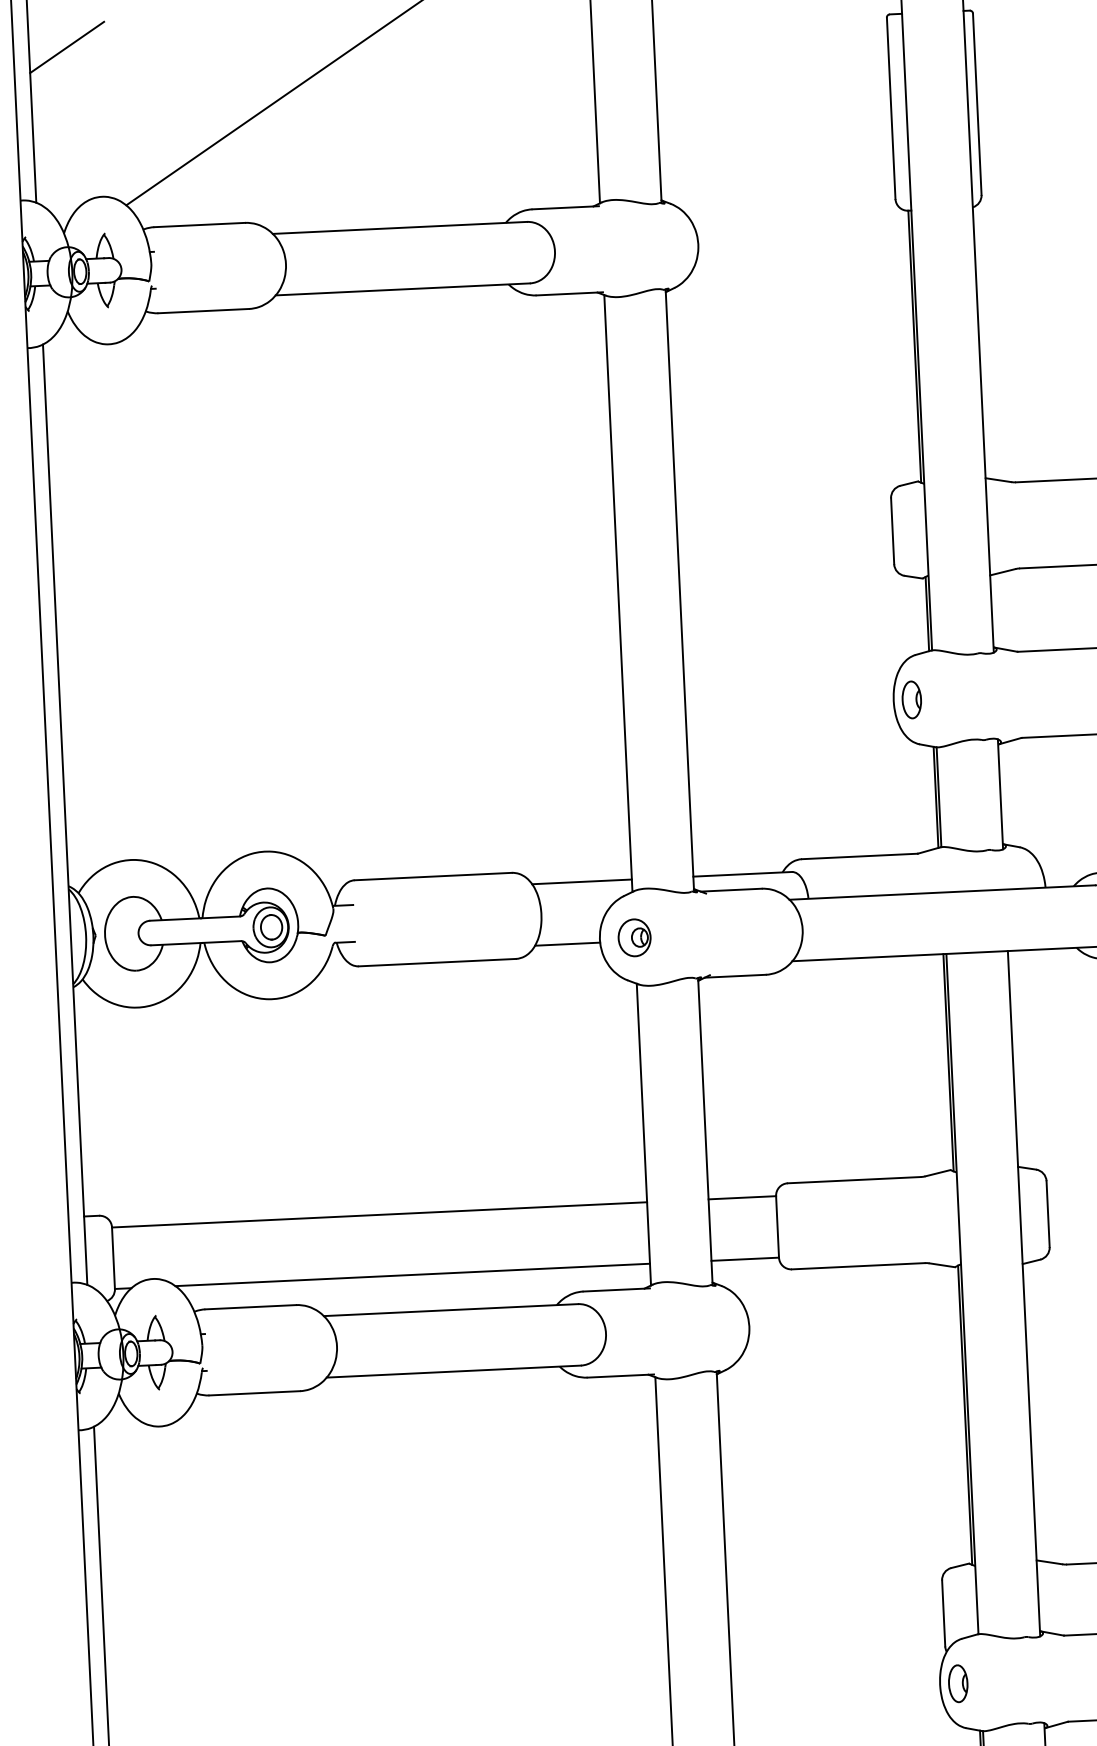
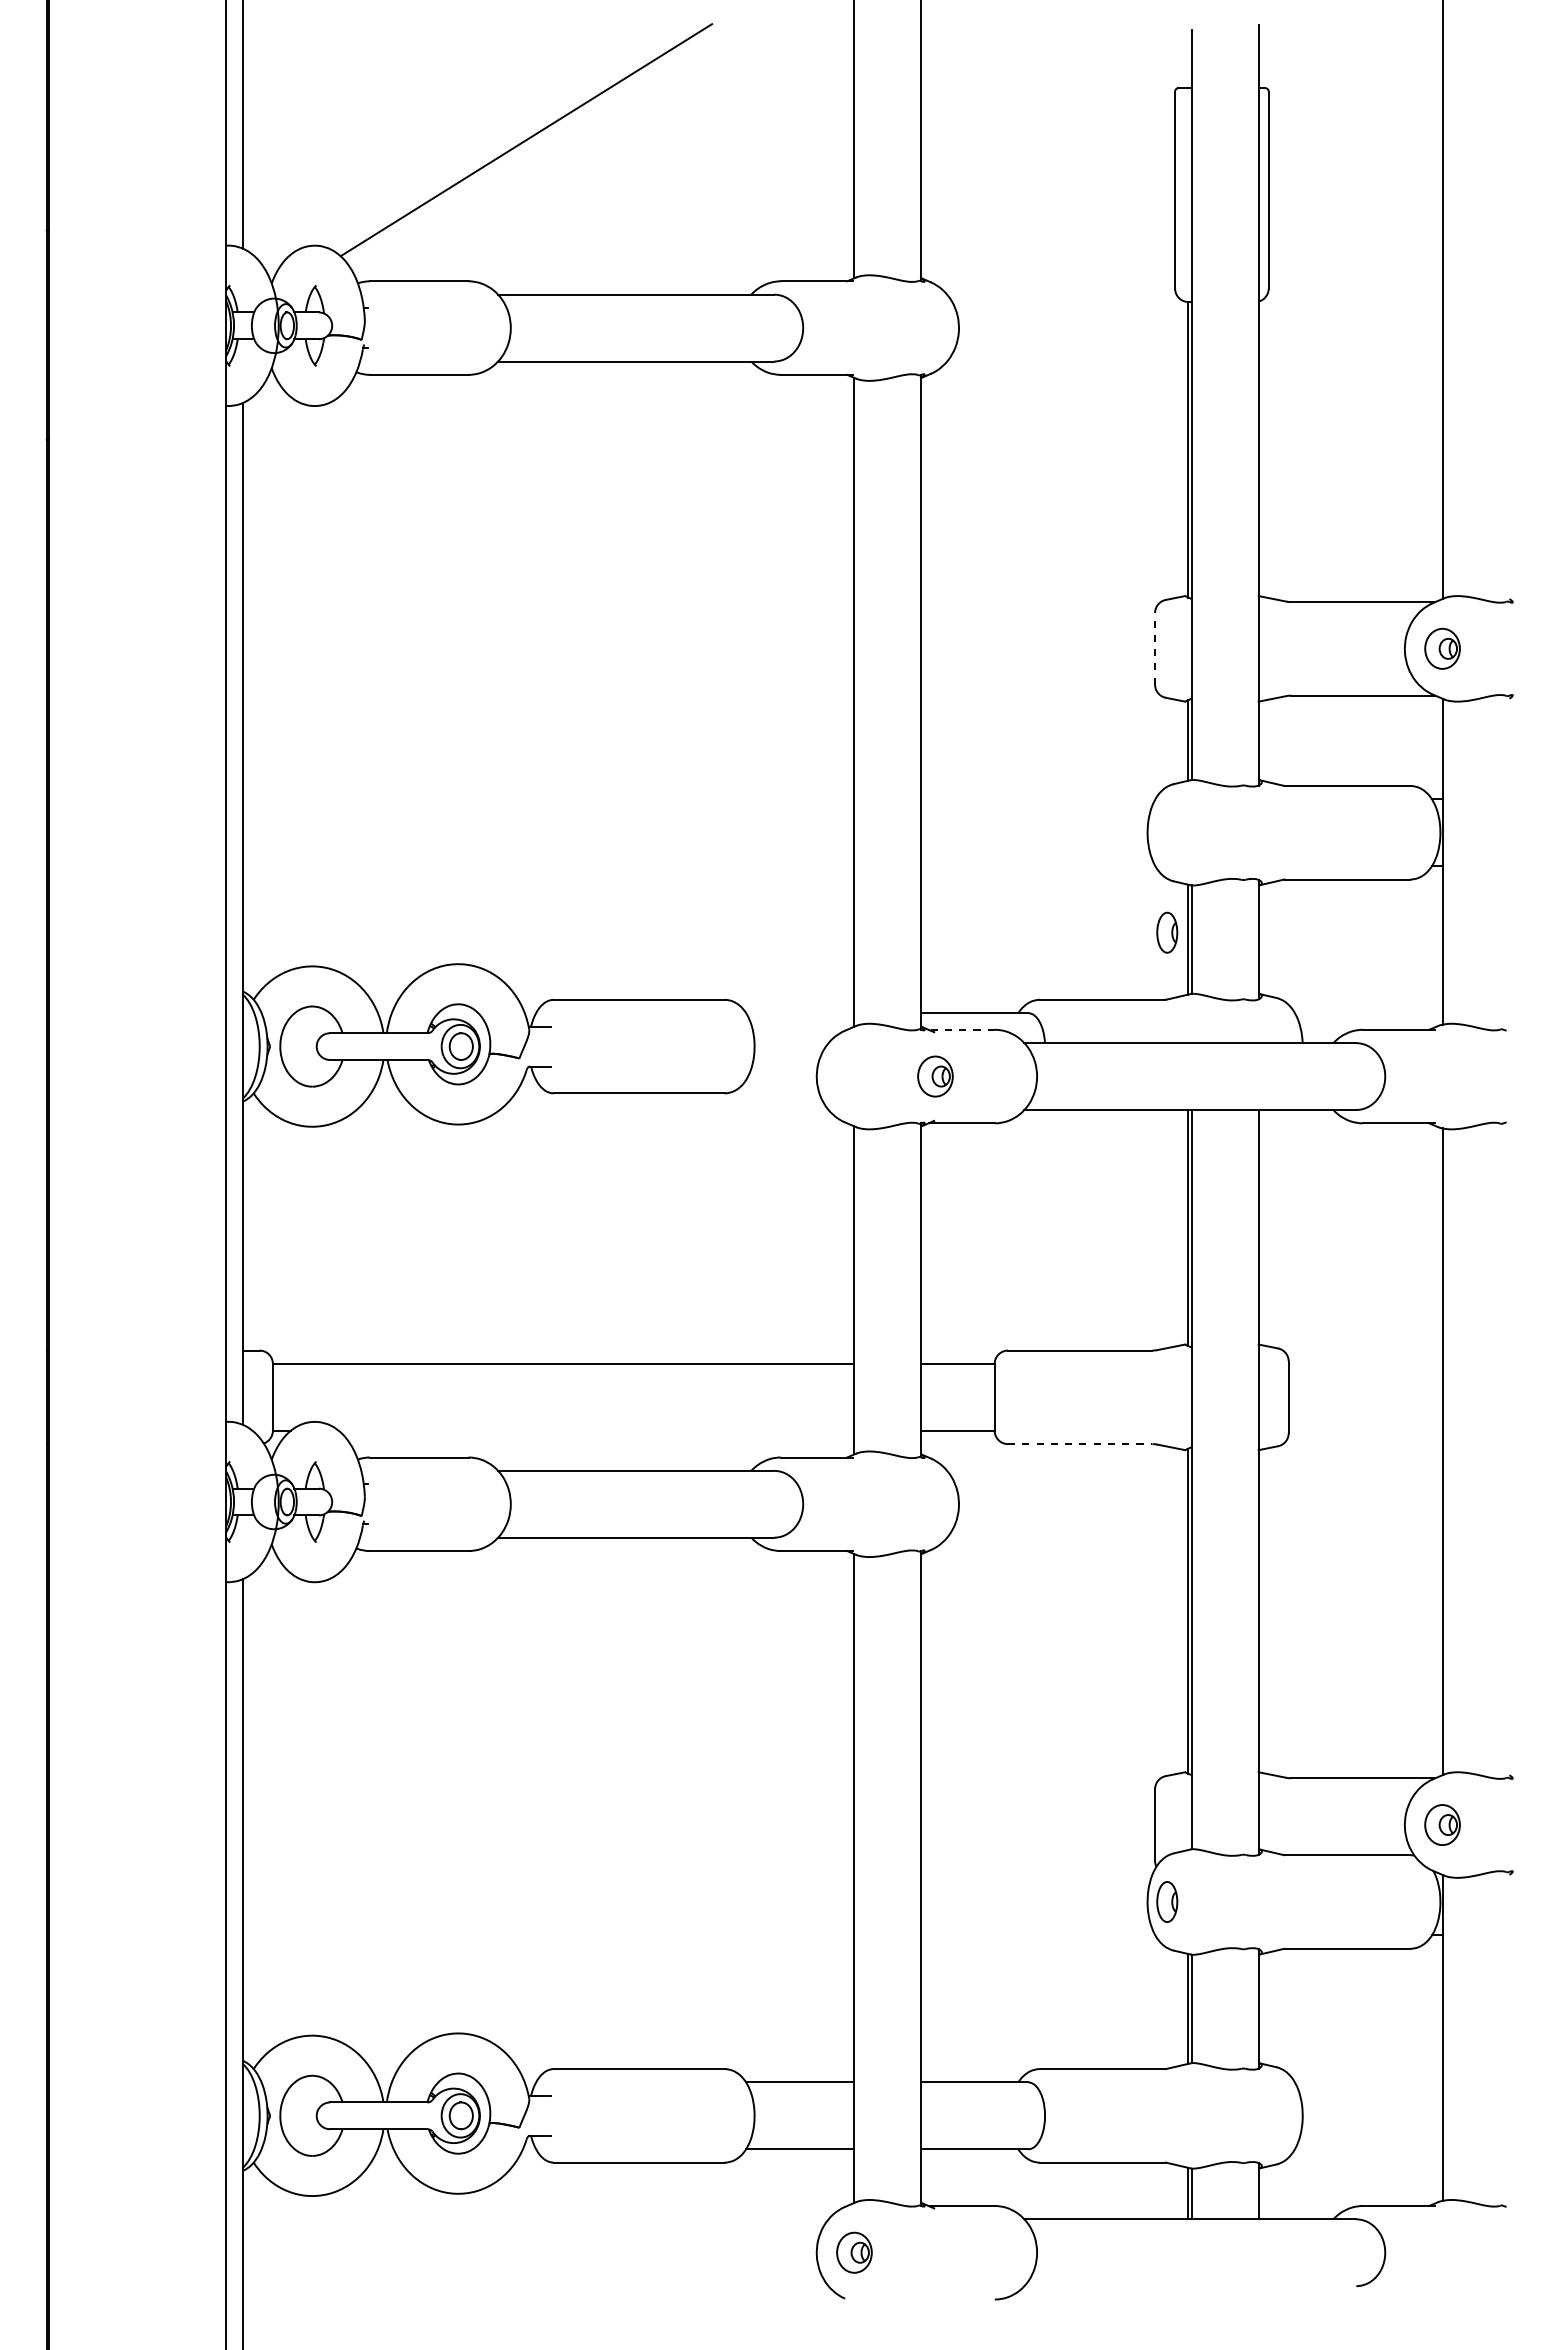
line: (67, 47) -> (284, 81), removed
line: (893, 530) -> (1155, 648), solid -> dashed
part: (912, 699) -> (1167, 932), moved
line: (582, 882) -> (800, 1013), removed
line: (731, 889) -> (961, 1029), solid -> dashed
part: (634, 937) -> (935, 1076), moved
line: (567, 944) -> (781, 1080), removed
line: (858, 1266) -> (1080, 1444), solid -> dashed
line: (412, 1274) -> (596, 1430), removed

